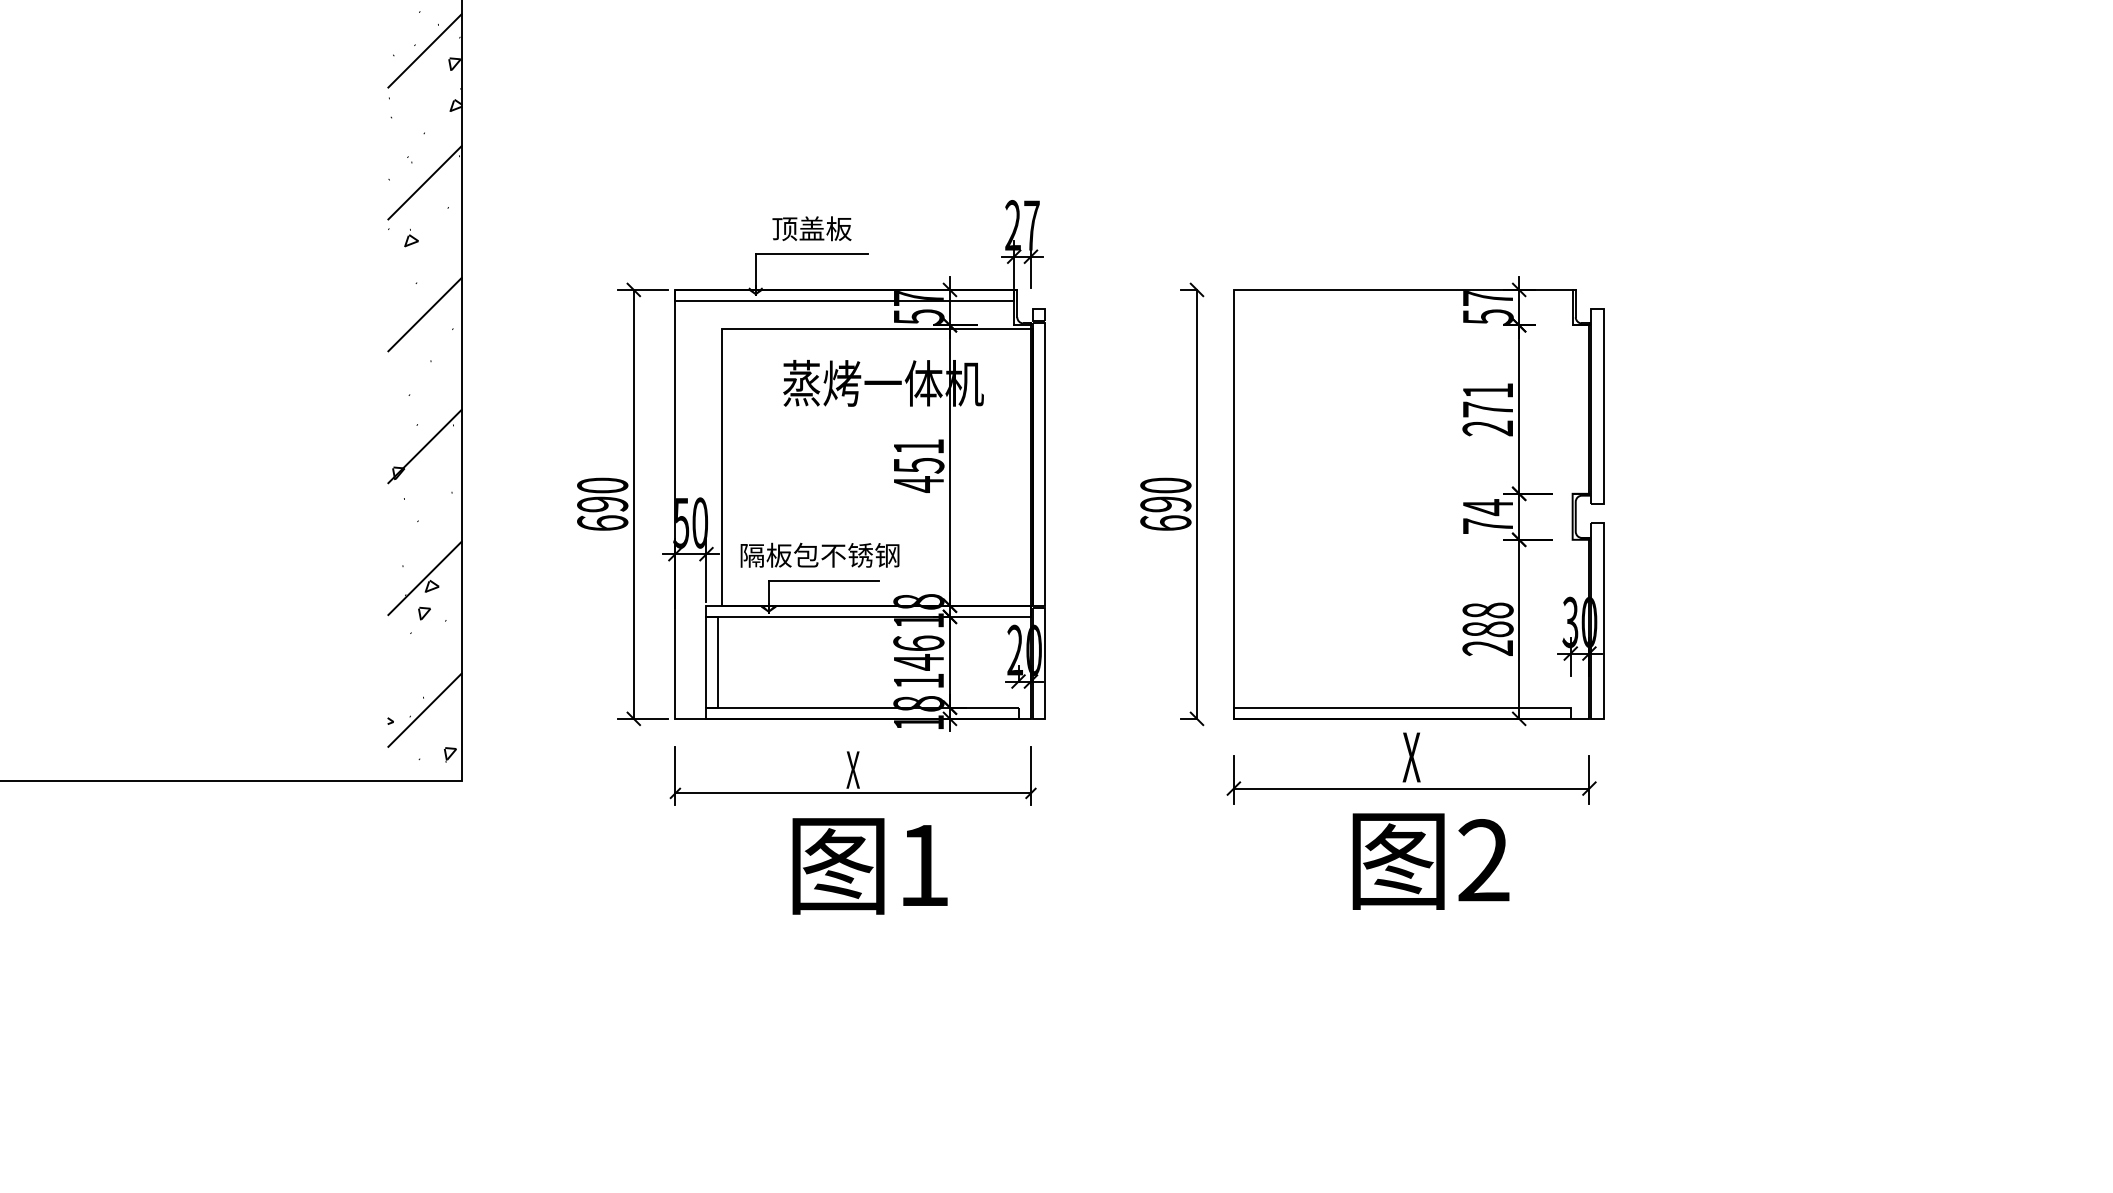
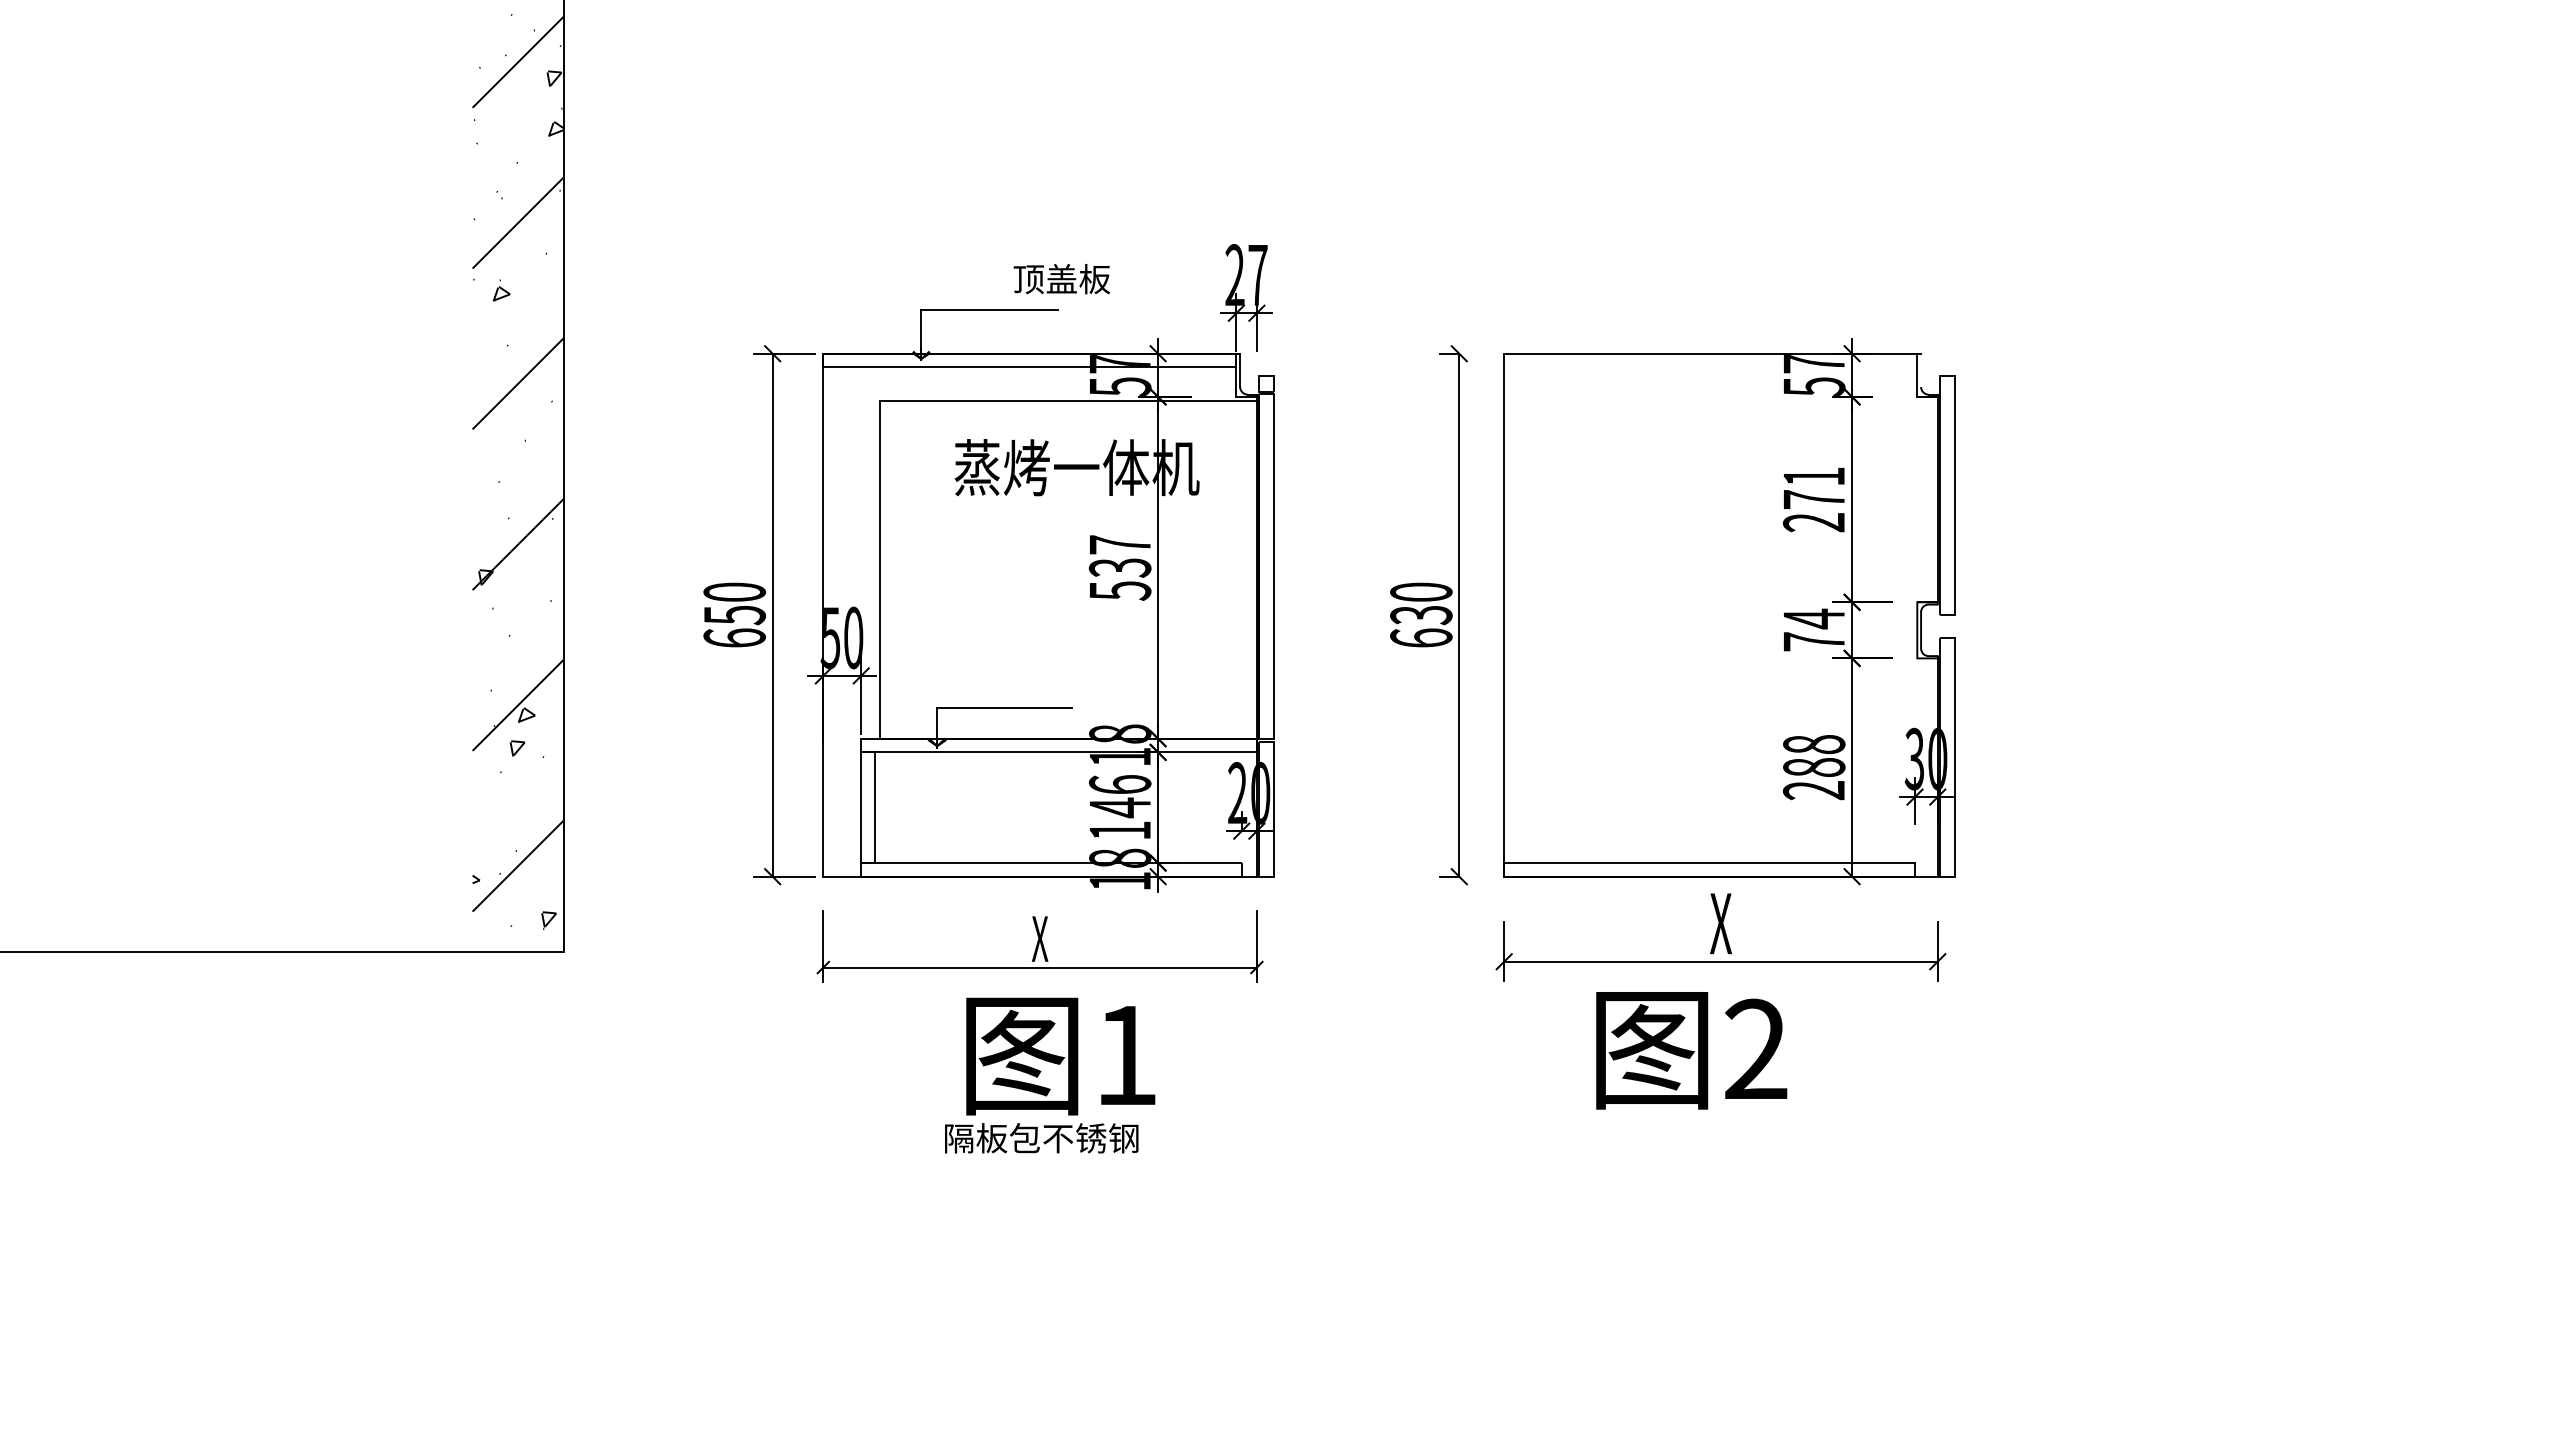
text: (811, 229) -> (1061, 279), moved
line: (1576, 303) -> (1921, 370), removed
text: (918, 466) -> (1119, 568), 451 -> 537
text: (602, 504) -> (734, 615), 690 -> 650
text: (1165, 504) -> (1421, 615), 690 -> 630
text: (819, 555) -> (1041, 1138), moved
text: (1430, 861) -> (1691, 1050), moved

